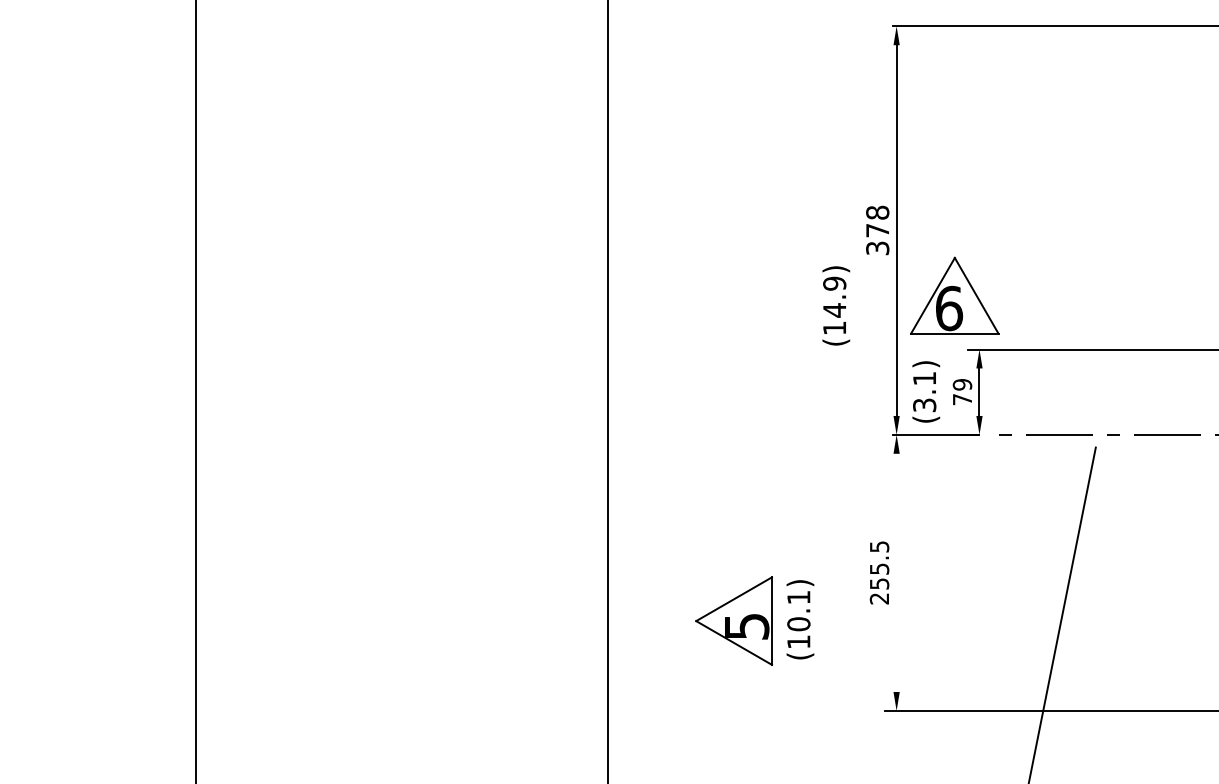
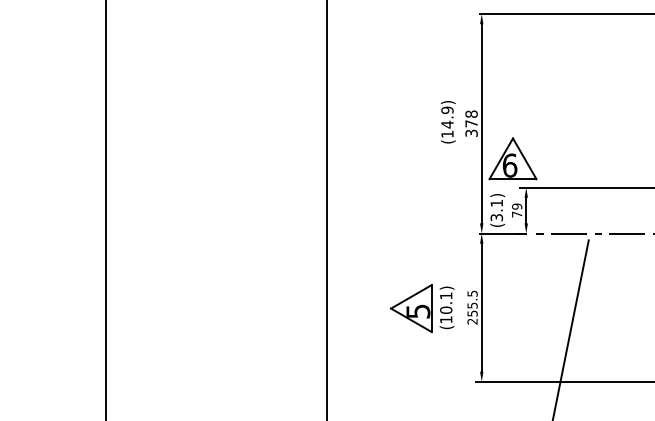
text: (836, 306) -> (448, 122), moved
line: (896, 572) -> (481, 307), added
part: (754, 620) -> (422, 308), moved

